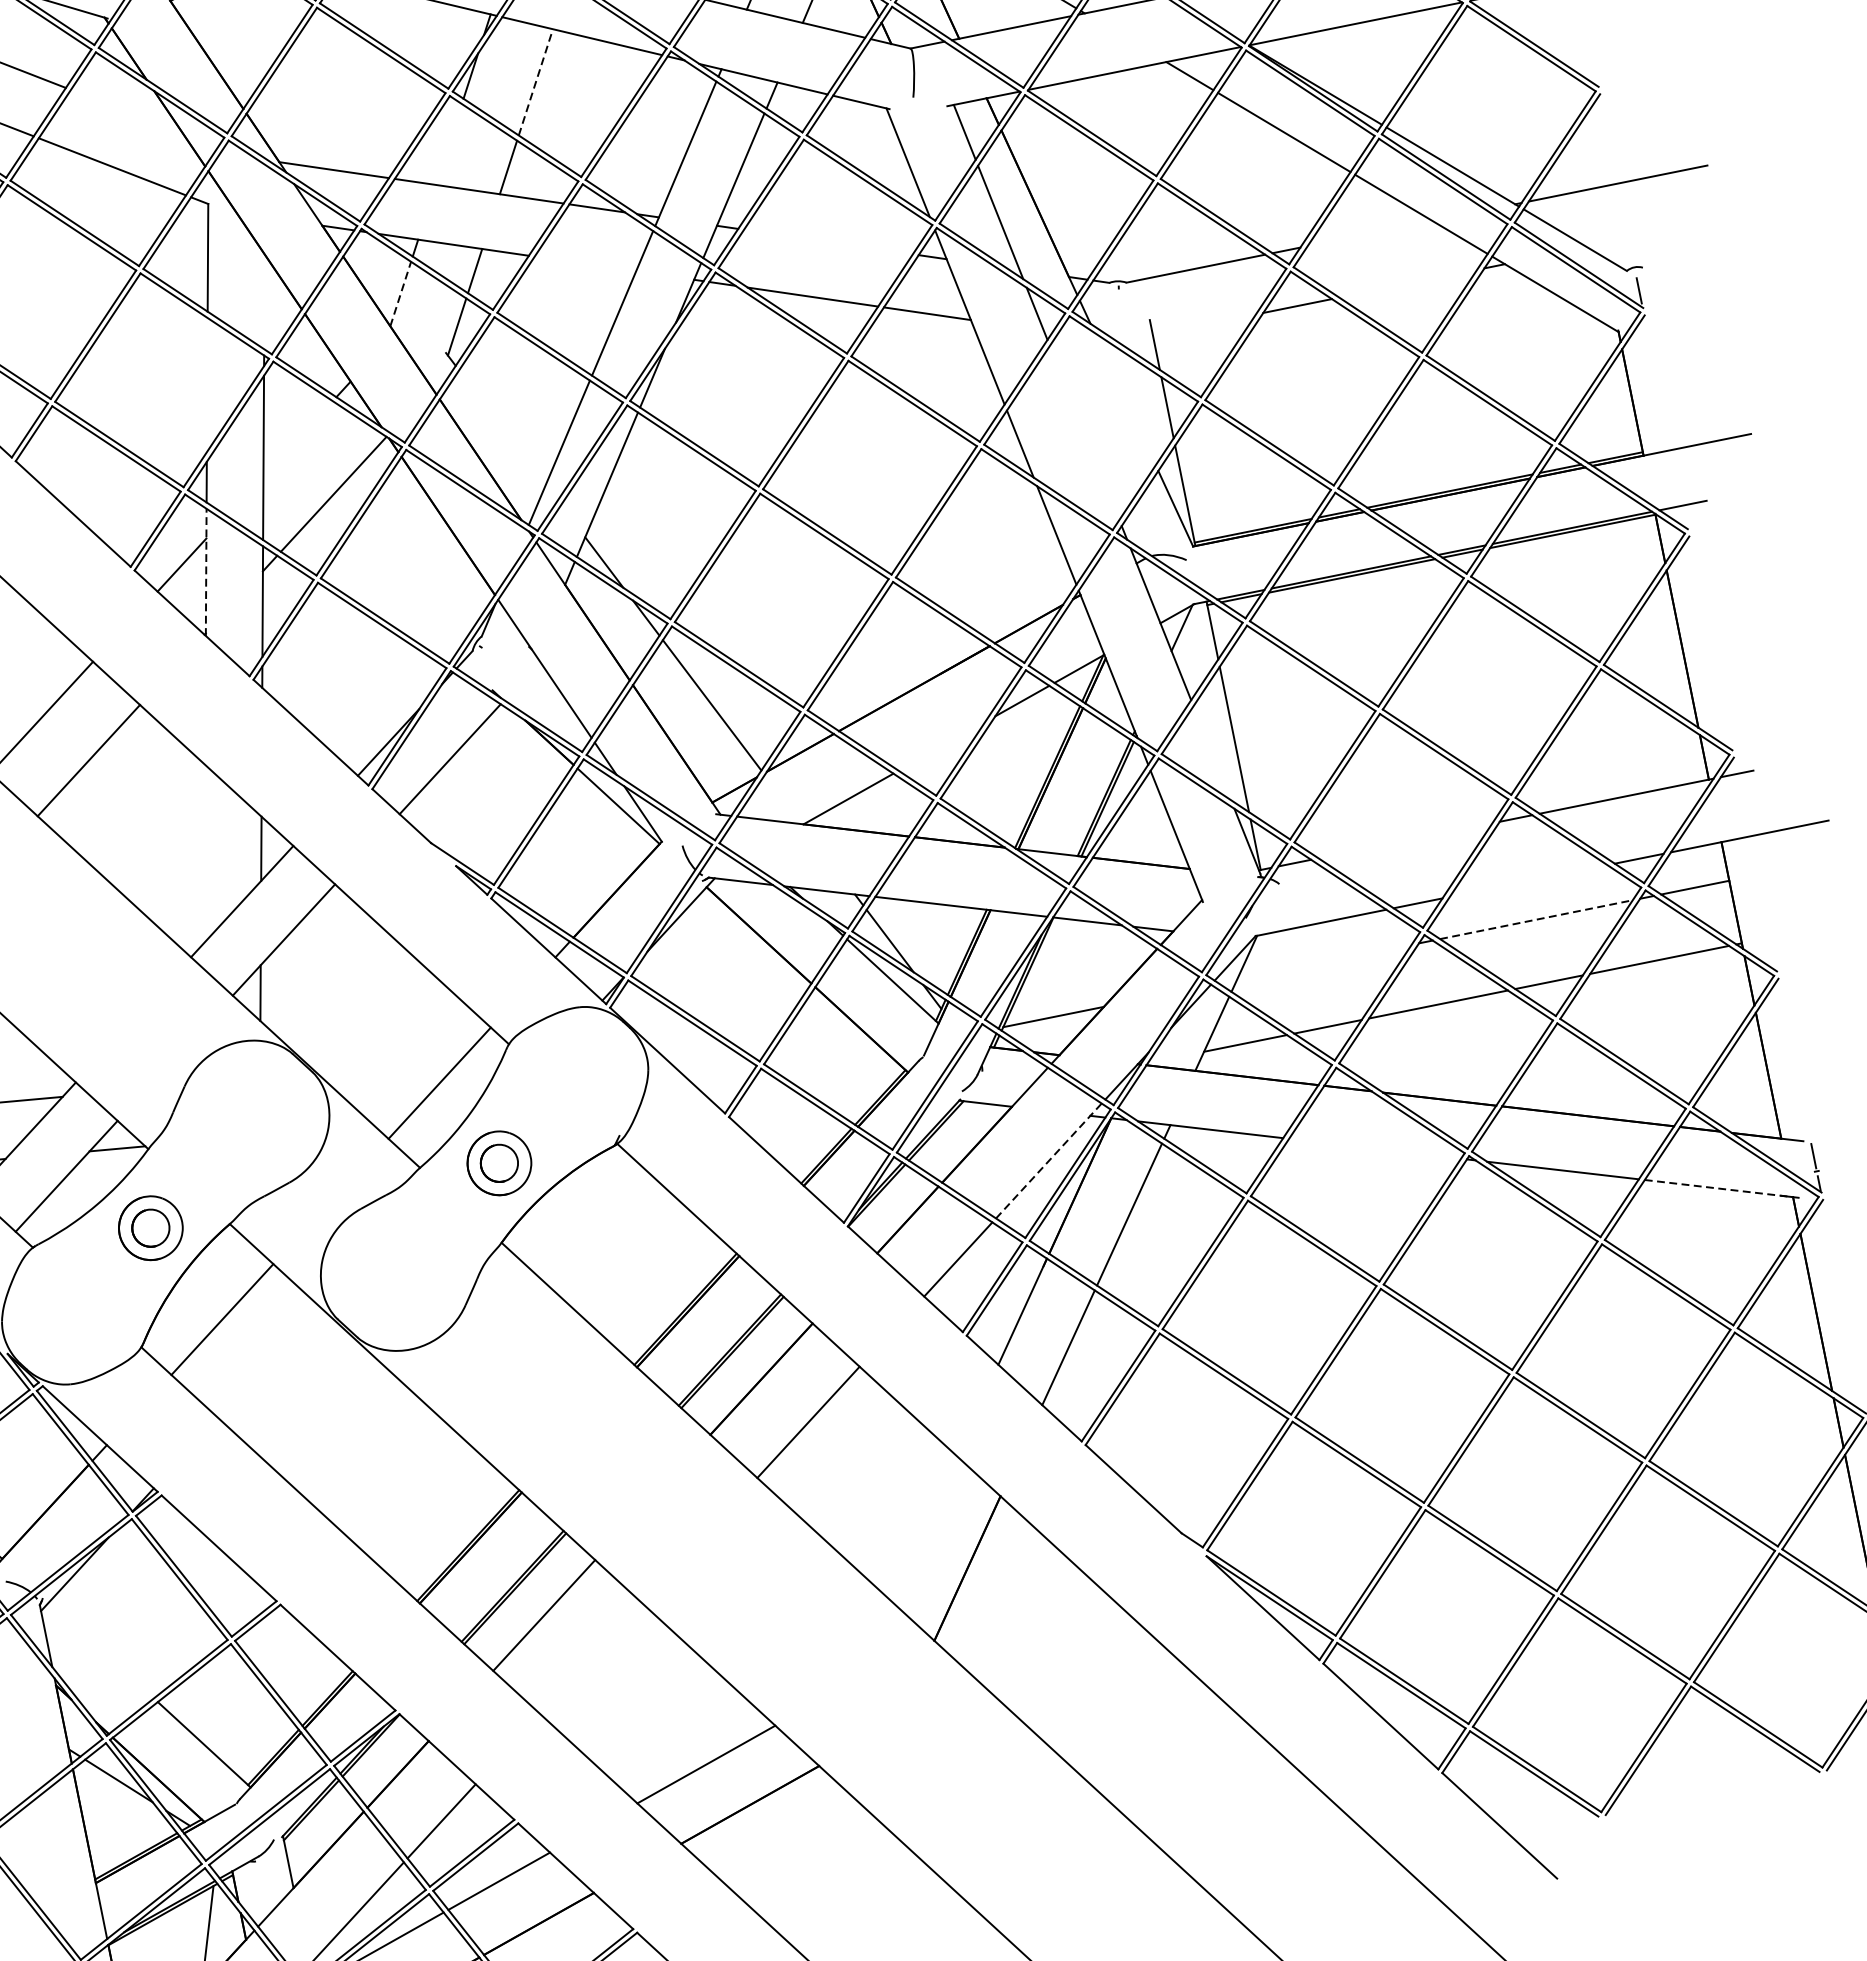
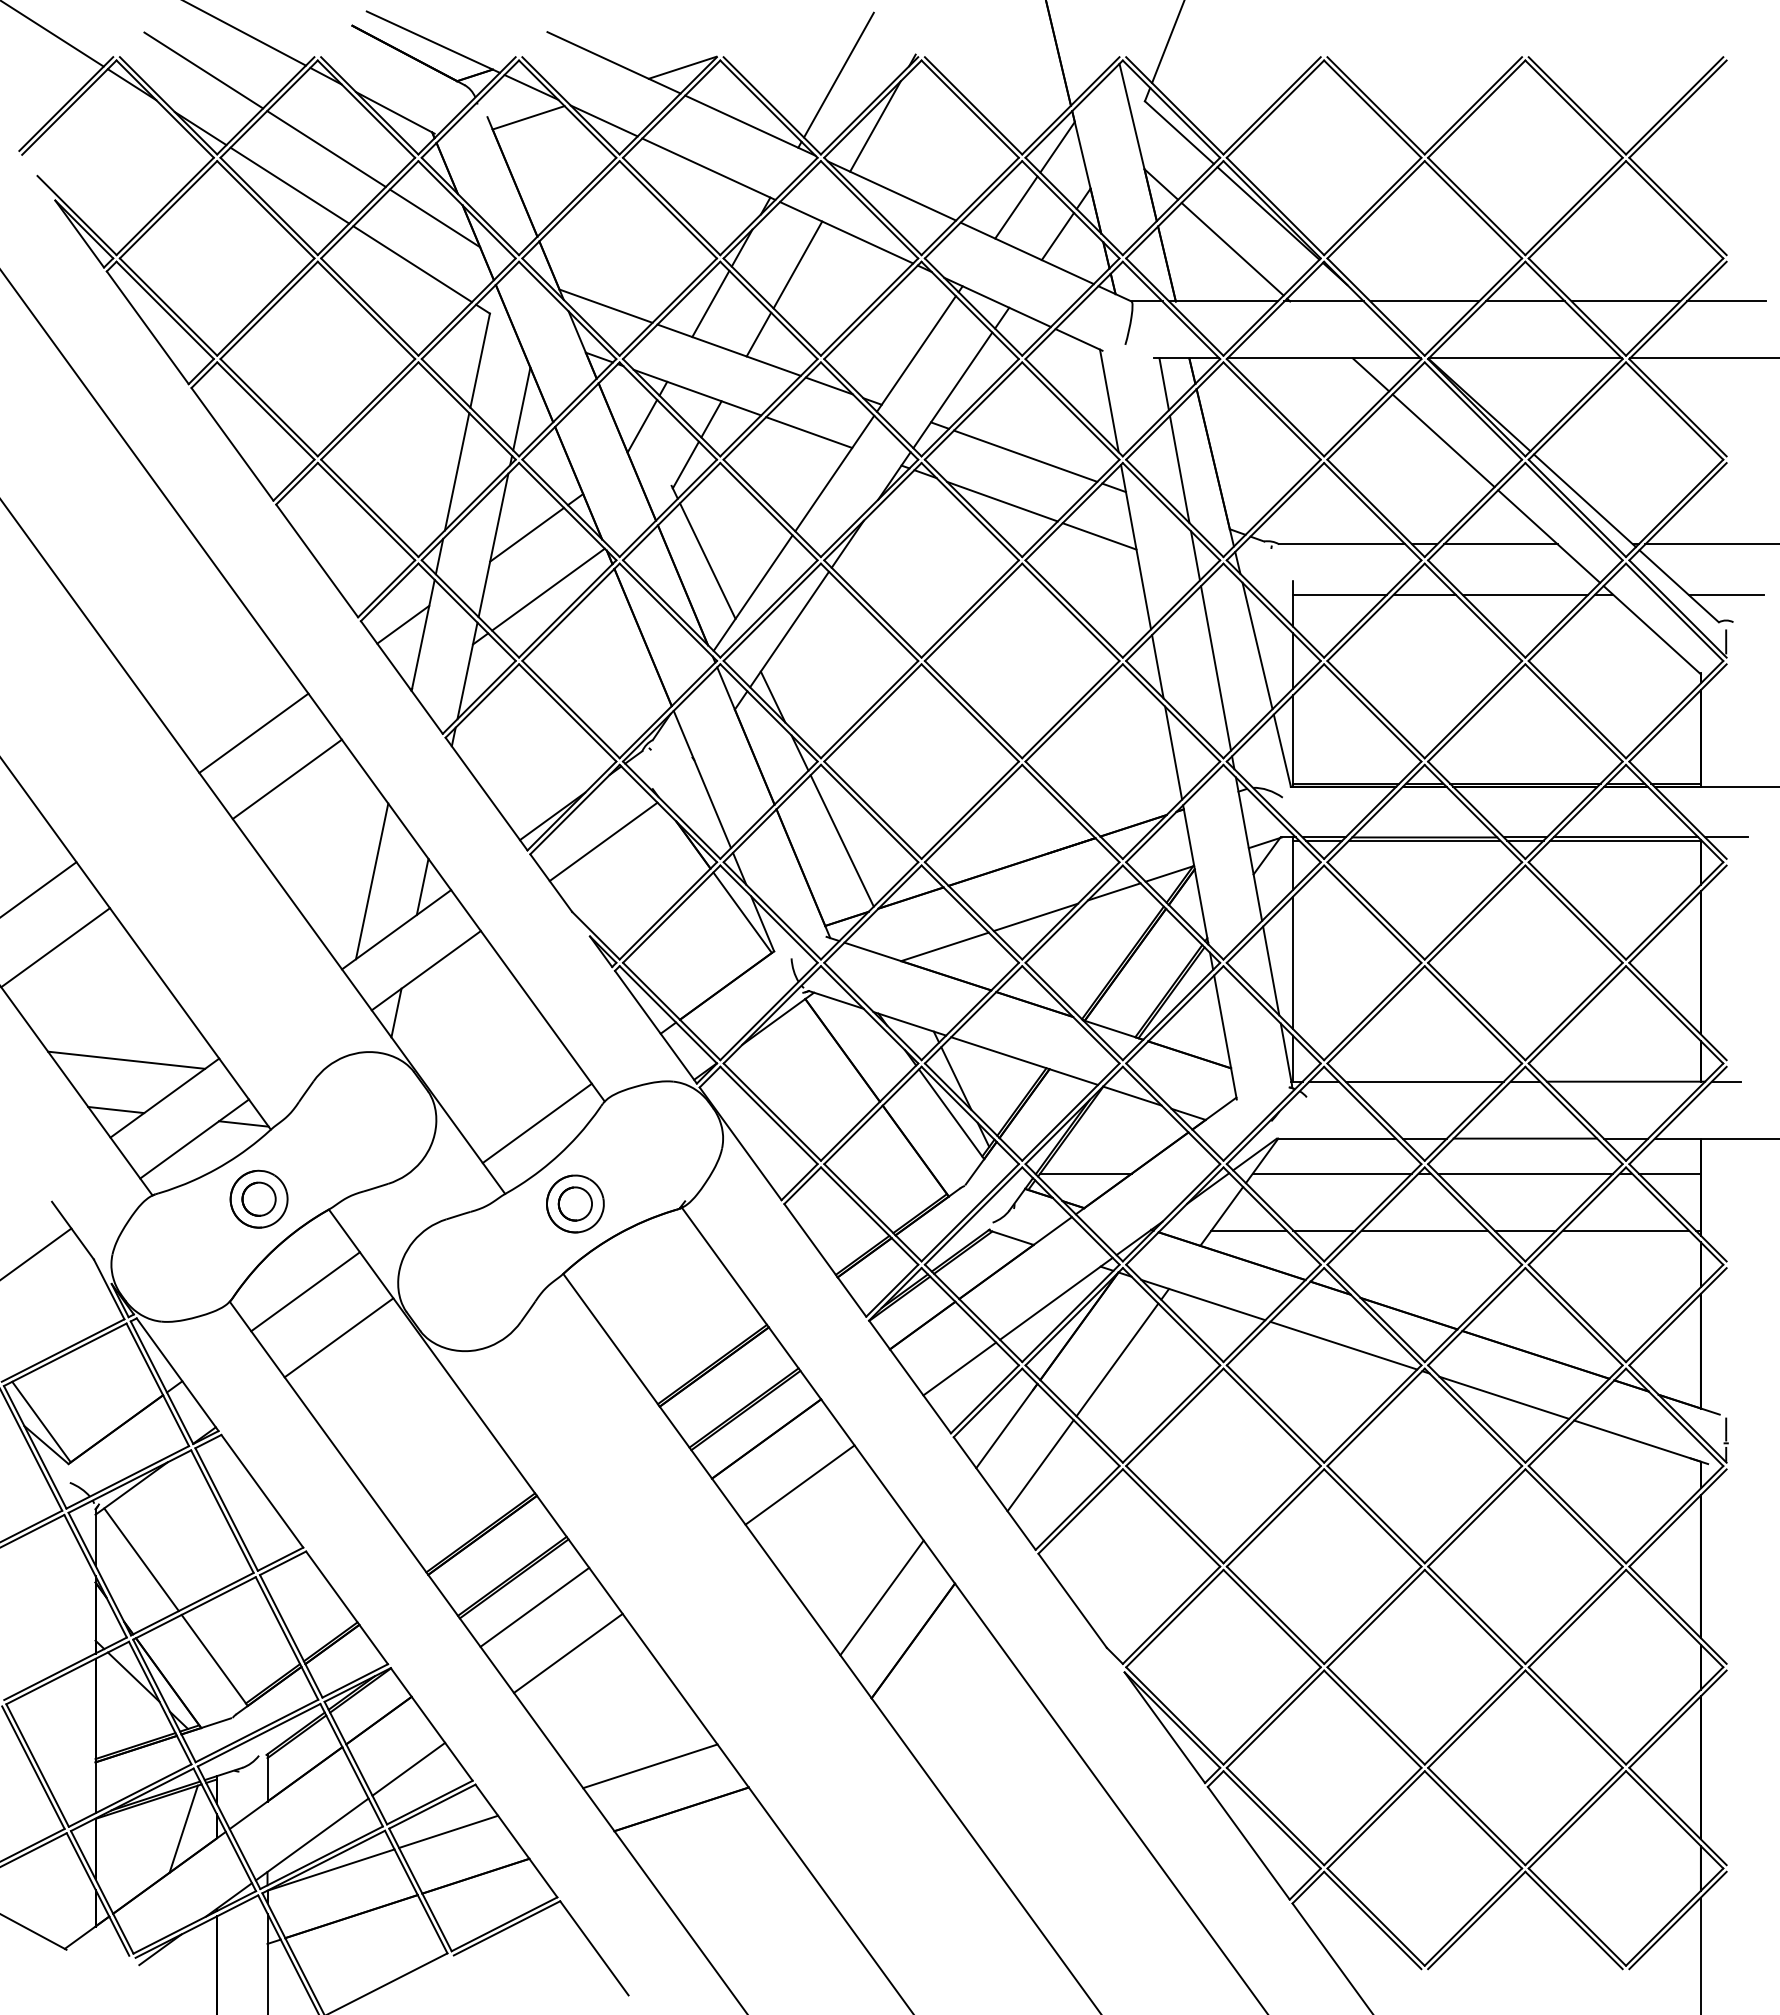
line: (535, 81) -> (797, 264), dashed -> solid
line: (126, 111) -> (434, 218), added
line: (448, 144) -> (710, 303), added
line: (1369, 233) -> (1500, 544), added
line: (1627, 238) -> (1725, 594), added
line: (828, 241) -> (1025, 455), added
line: (585, 263) -> (809, 432), added
line: (1408, 283) -> (1525, 594), added
line: (400, 293) -> (642, 425), dashed -> solid
line: (263, 301) -> (521, 408), added
line: (1203, 324) -> (1339, 594), added
line: (206, 384) -> (456, 471), added
line: (1125, 398) -> (1257, 645), added
line: (501, 427) -> (707, 560), added
line: (1085, 432) -> (1216, 668), added
line: (298, 438) -> (527, 534), added
line: (206, 572) -> (423, 635), dashed -> solid
line: (941, 746) -> (1035, 917), added
line: (1212, 752) -> (1271, 970), added
line: (1405, 840) -> (1424, 1081), added
line: (203, 854) -> (371, 881), added
line: (1528, 880) -> (1525, 1138), added
line: (1536, 919) -> (1525, 1173), dashed -> solid
line: (1323, 962) -> (1331, 1173), added
line: (1374, 1148) -> (1343, 1345), added
line: (1048, 1160) -> (1056, 1298), dashed -> solid
line: (1723, 1189) -> (1641, 1442), dashed -> solid
line: (268, 1362) -> (338, 1337), added
line: (922, 1527) -> (881, 1597), added
line: (101, 1650) -> (141, 1559), added
line: (590, 1657) -> (567, 1652), added

